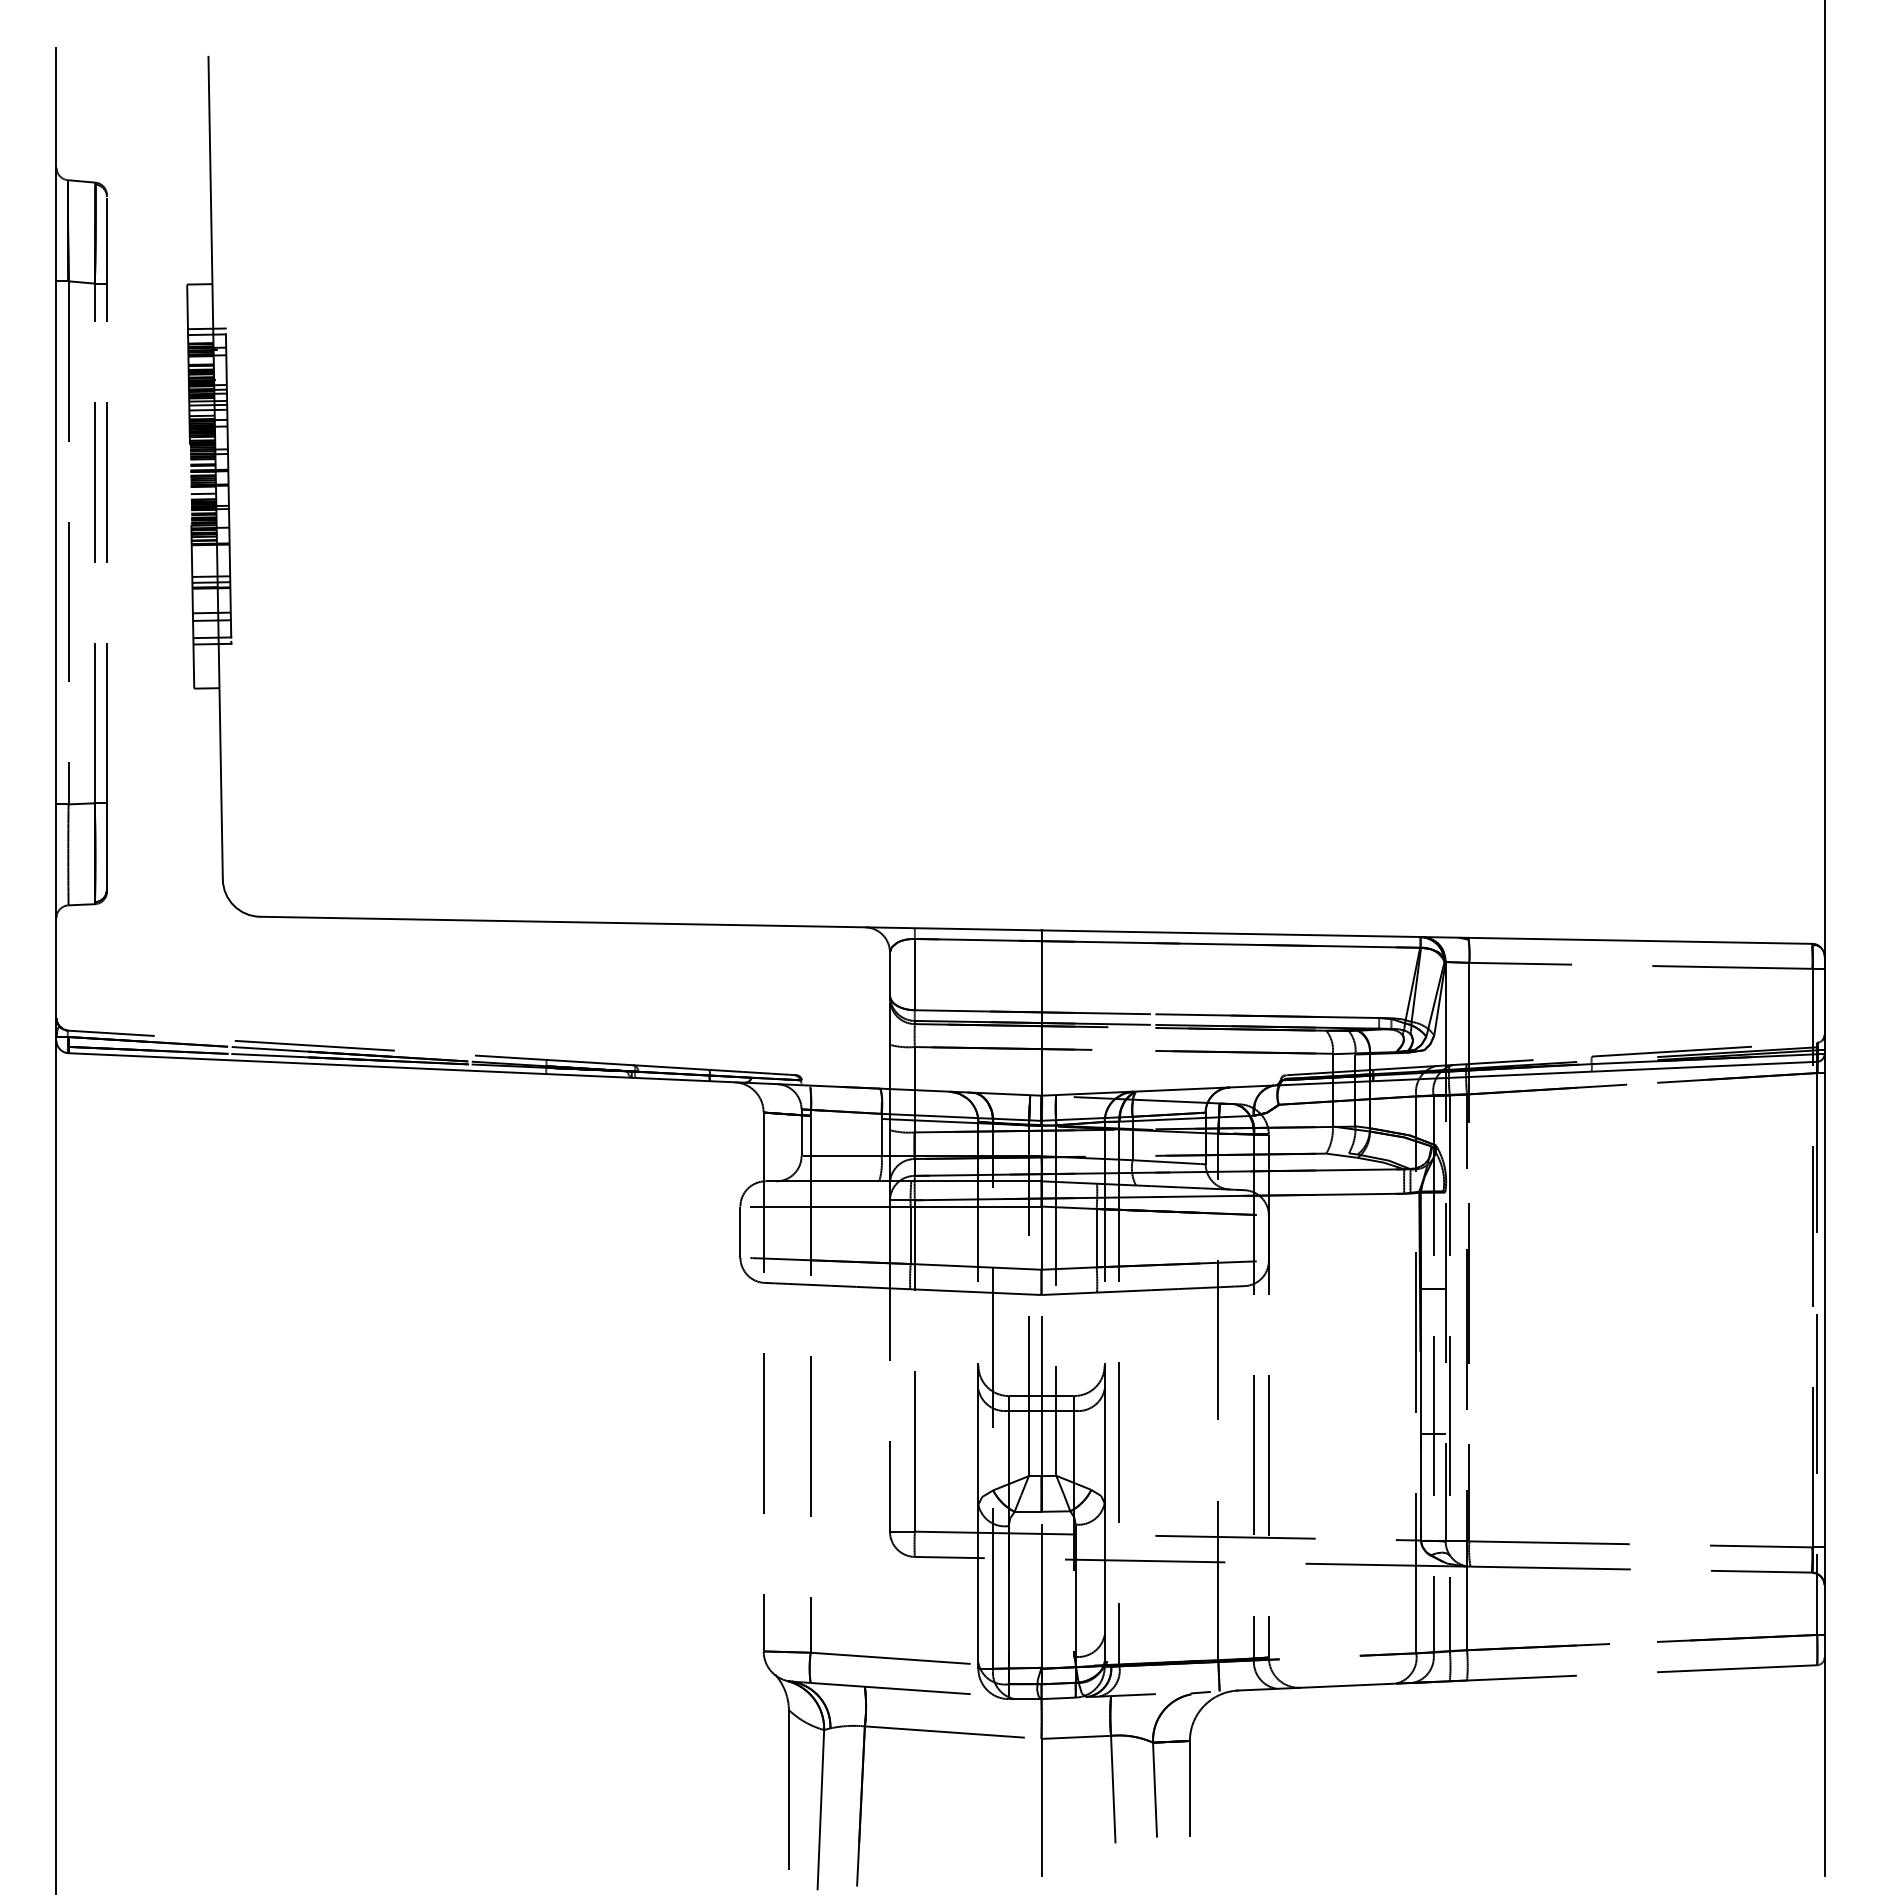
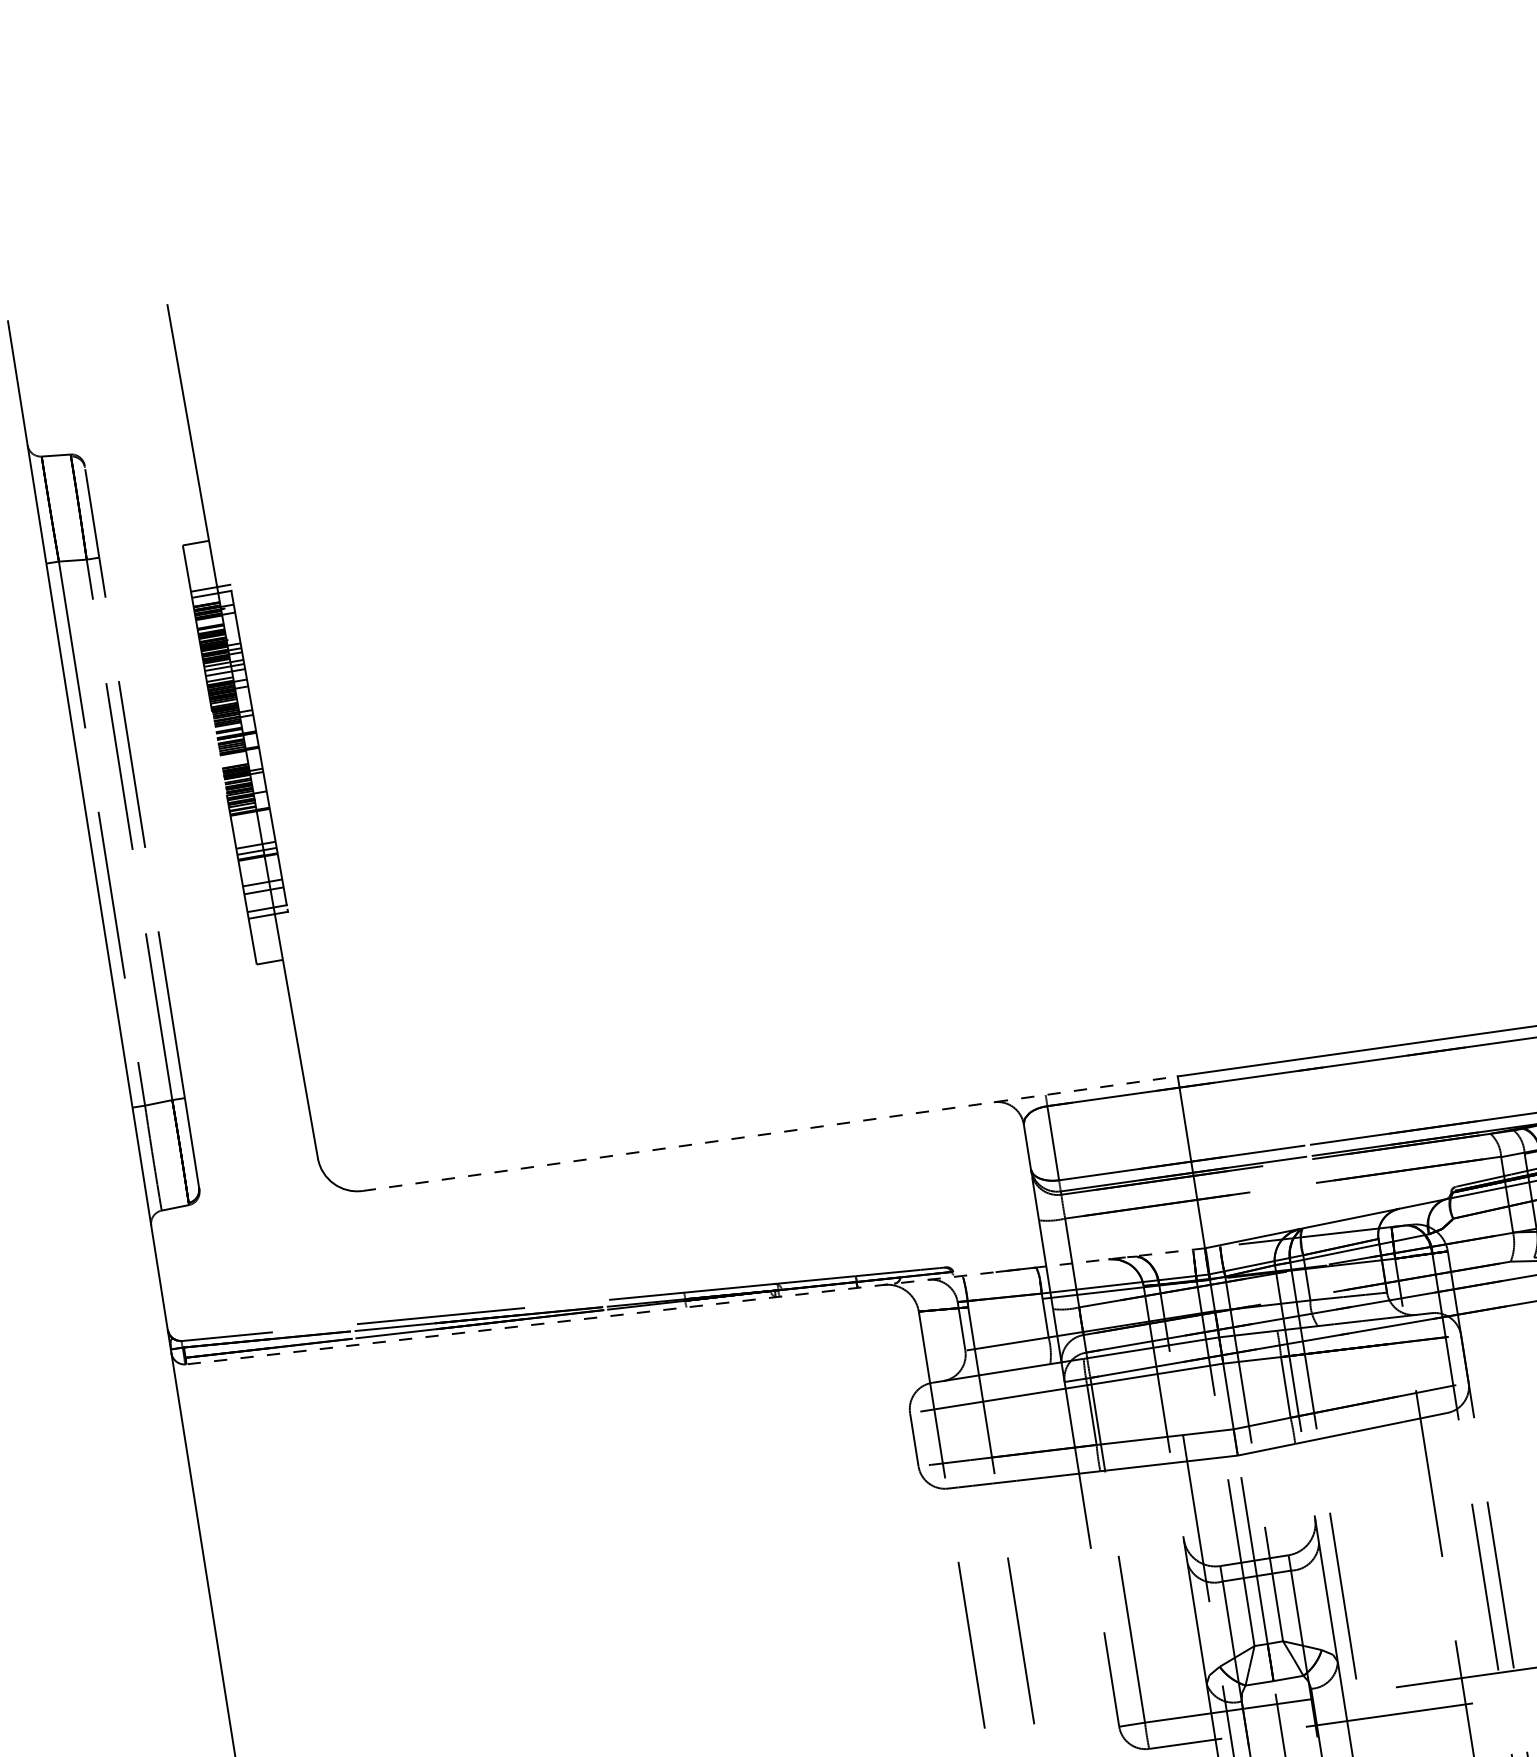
line: (203, 493) -> (234, 760), removed
line: (650, 923) -> (769, 1133), solid -> dashed
line: (555, 1074) -> (696, 1306), solid -> dashed

